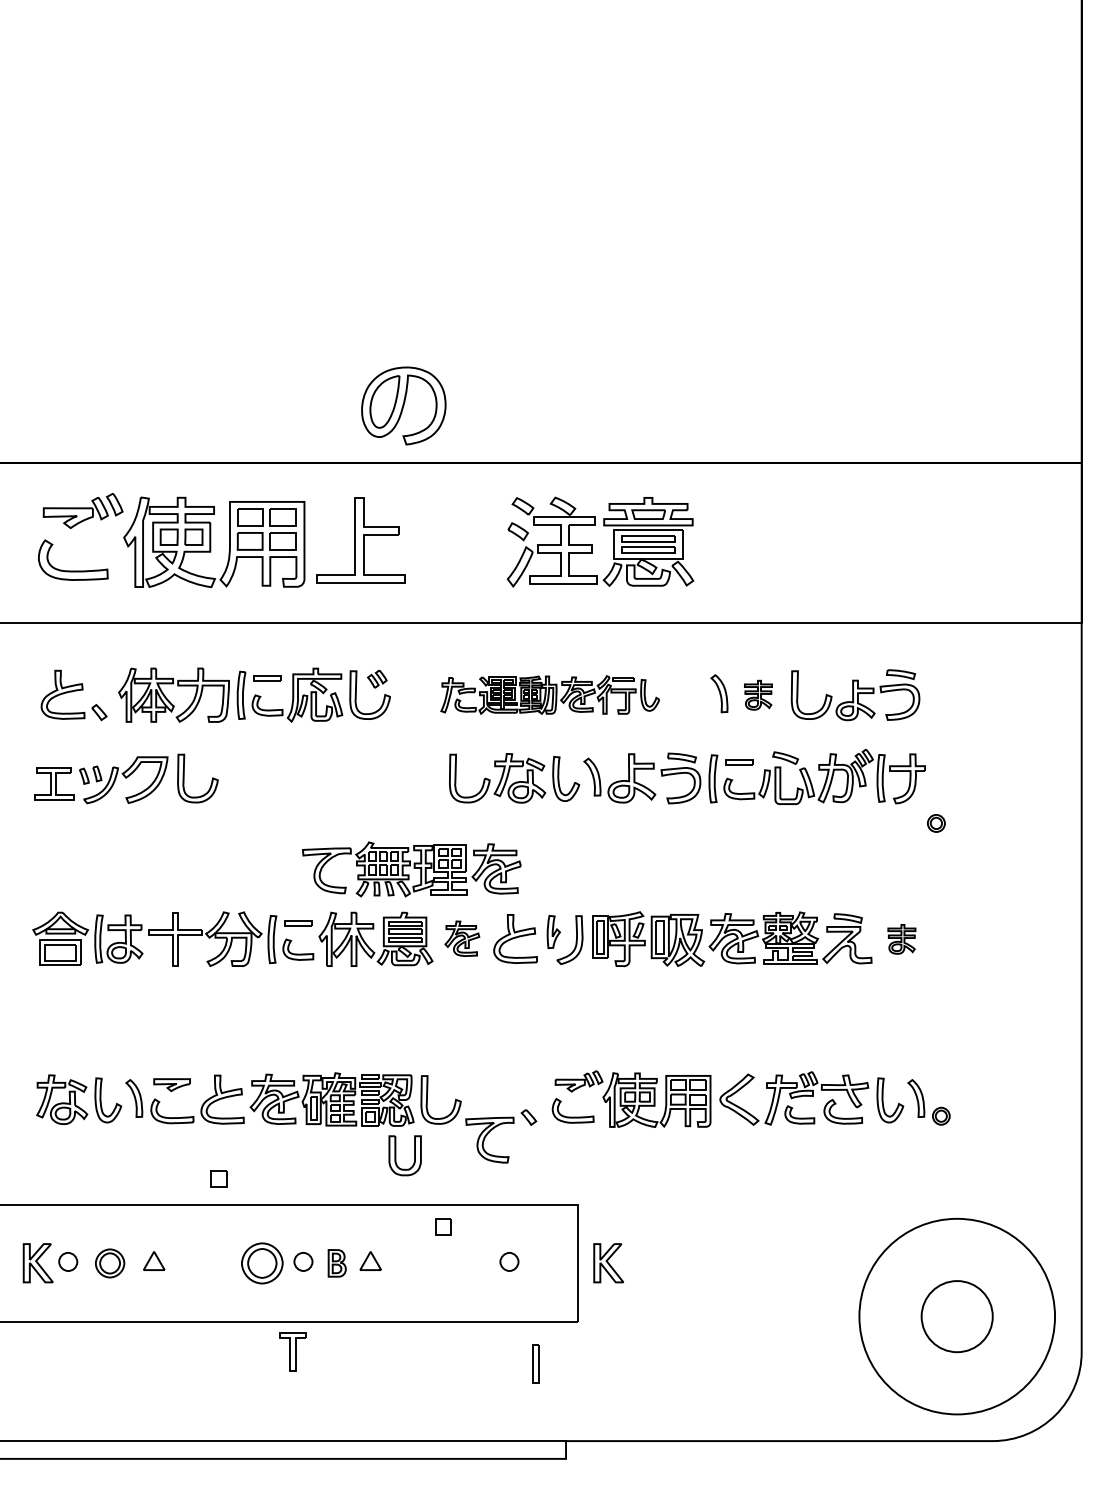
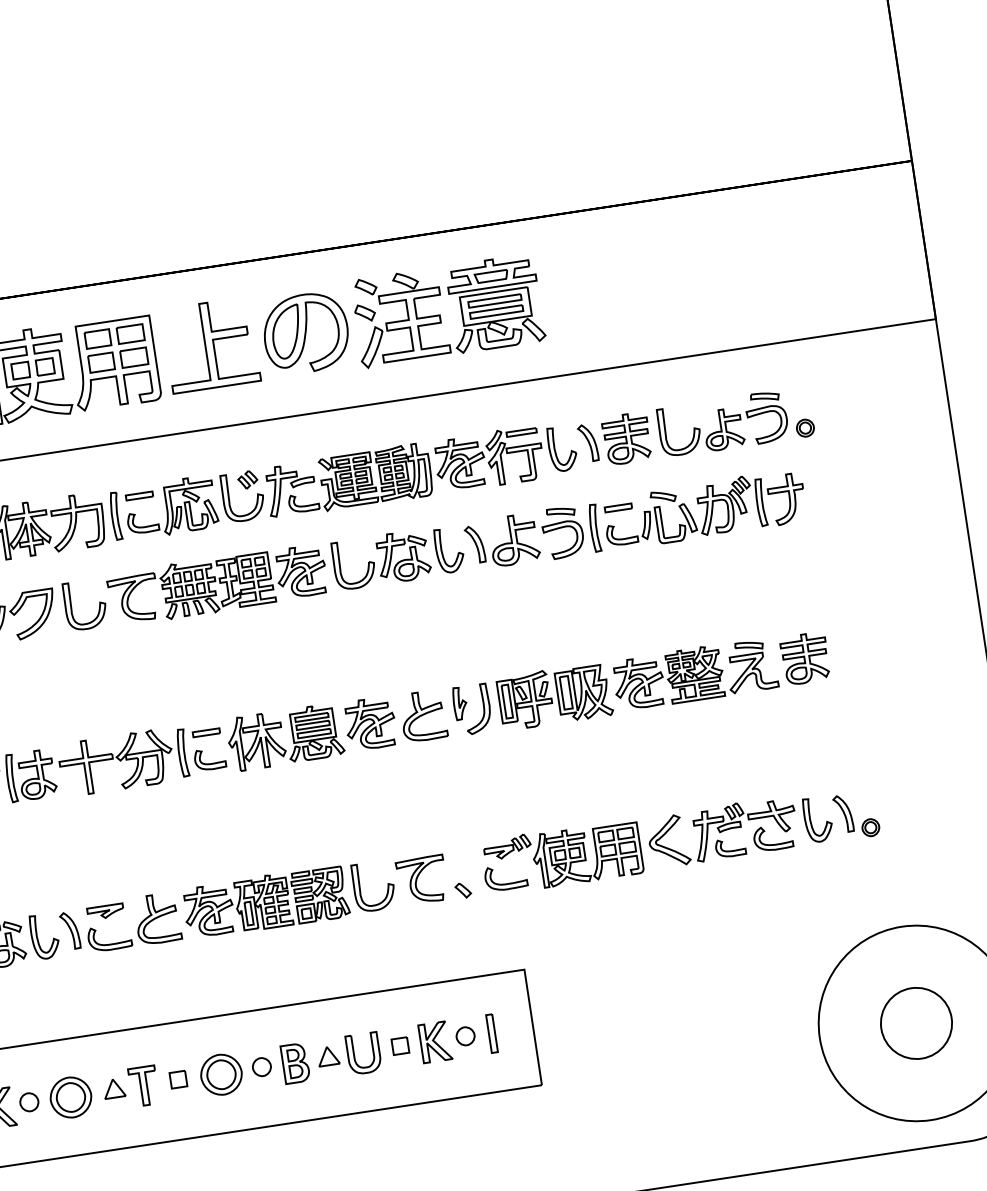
part: (403, 405) -> (305, 332), moved
part: (549, 694) -> (420, 469), size x1.43
part: (758, 695) -> (627, 439), size x1.67
part: (936, 823) -> (805, 428), moved
part: (411, 869) -> (217, 584), moved
part: (462, 938) -> (370, 723), size x1.43
part: (901, 939) -> (805, 658), size x1.67
part: (489, 1139) -> (421, 879), moved
part: (396, 1155) -> (355, 1054), moved
part: (218, 1178) -> (177, 1079), moved
part: (443, 1226) -> (400, 1045), moved
part: (109, 1263) -> (70, 1097), size x1.43
part: (337, 1263) -> (295, 1063), size x1.43
part: (608, 1263) -> (435, 1042), moved
part: (292, 1351) -> (143, 1085), moved
part: (535, 1363) -> (491, 1032), moved

